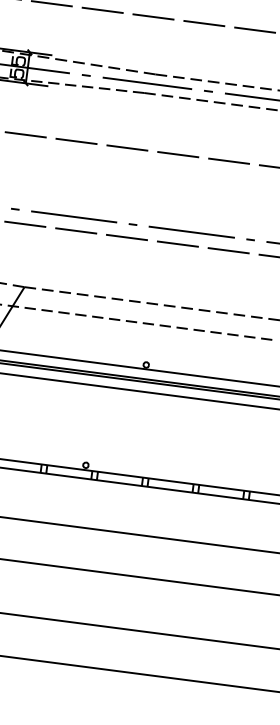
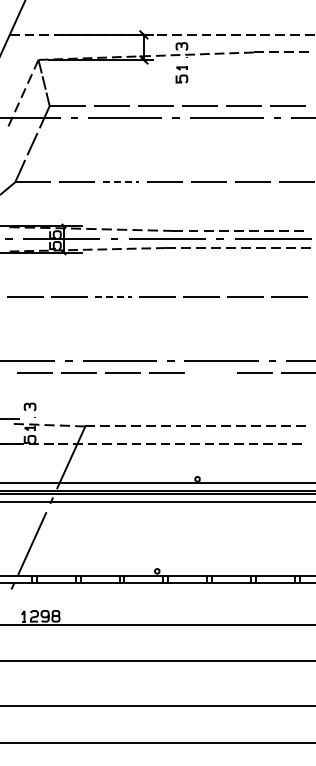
line: (102, 10) -> (121, 182), solid -> dashed
line: (76, 141) -> (113, 296), solid -> dashed
line: (177, 243) -> (210, 372), removed

